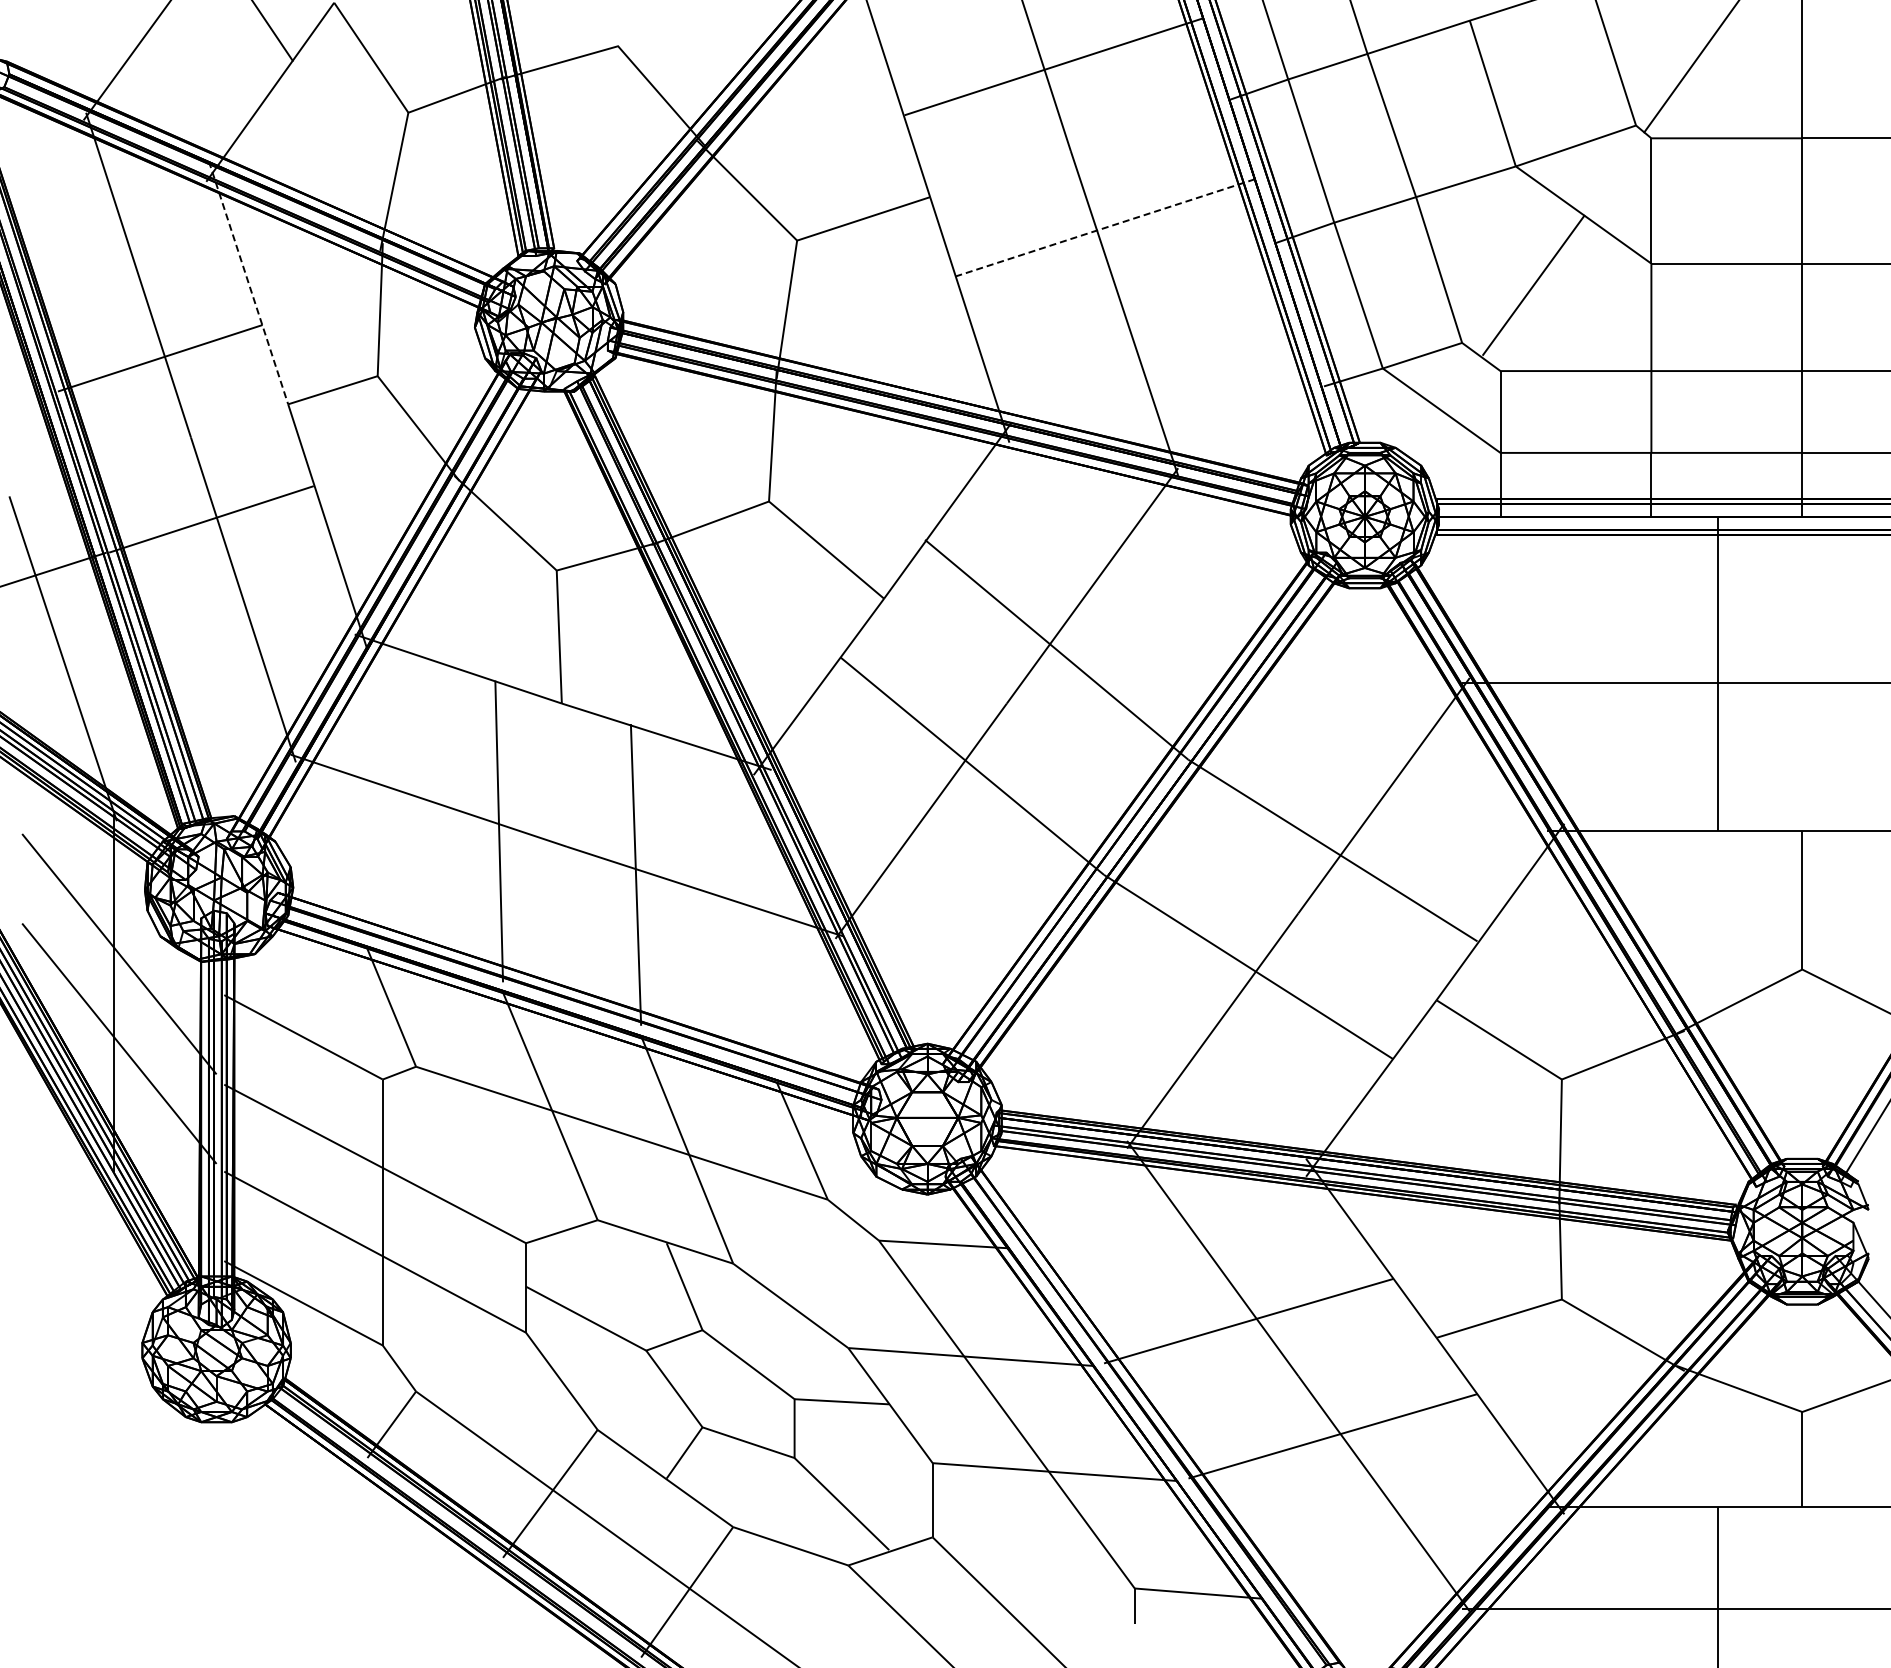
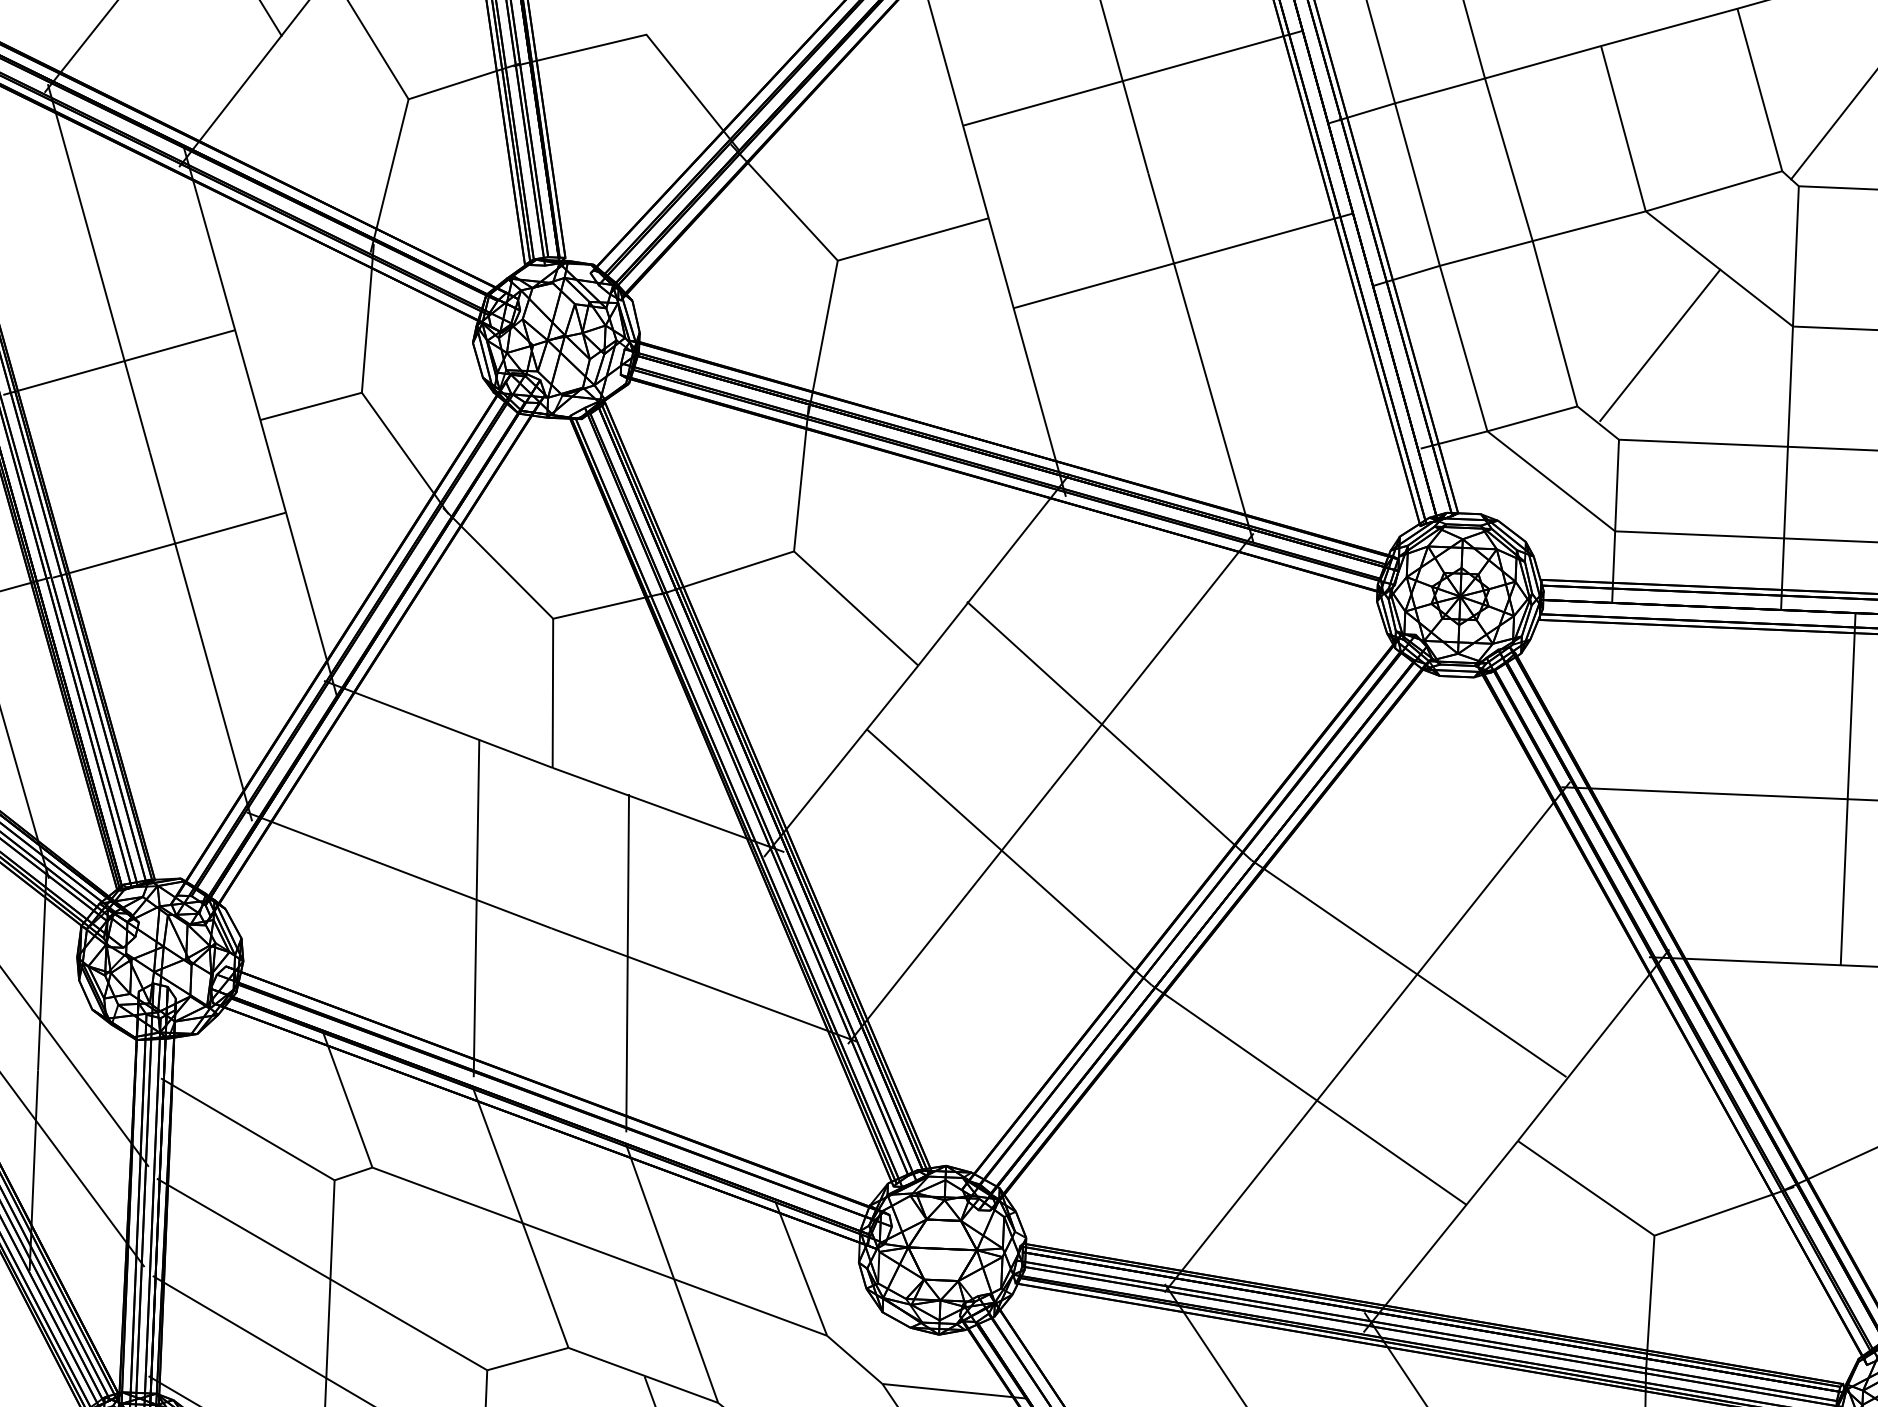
line: (1104, 228) -> (1182, 261), dashed -> solid
line: (248, 282) -> (221, 281), dashed -> solid

